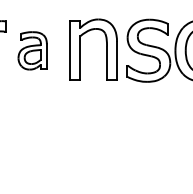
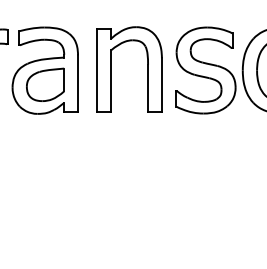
part: (32, 50) -> (44, 70), size x1.67

